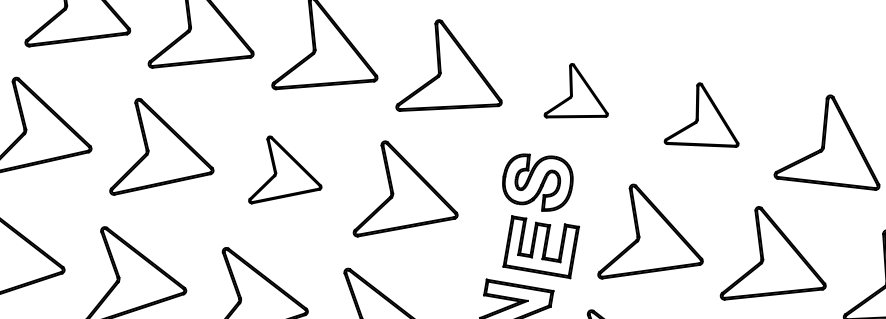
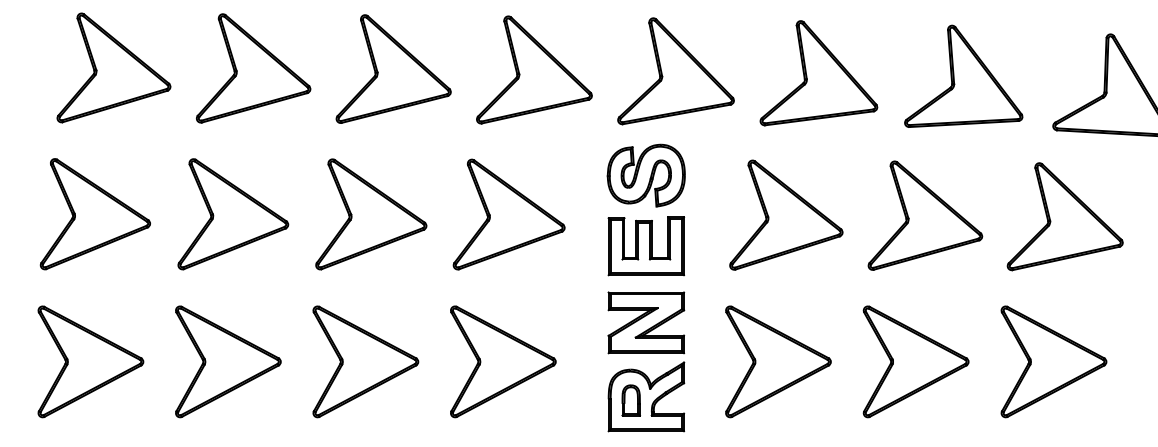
part: (579, 94) -> (675, 71), size x1.67
part: (705, 117) -> (818, 73), size x1.43
part: (288, 174) -> (371, 214), size x1.43
part: (541, 247) -> (646, 246), moved

